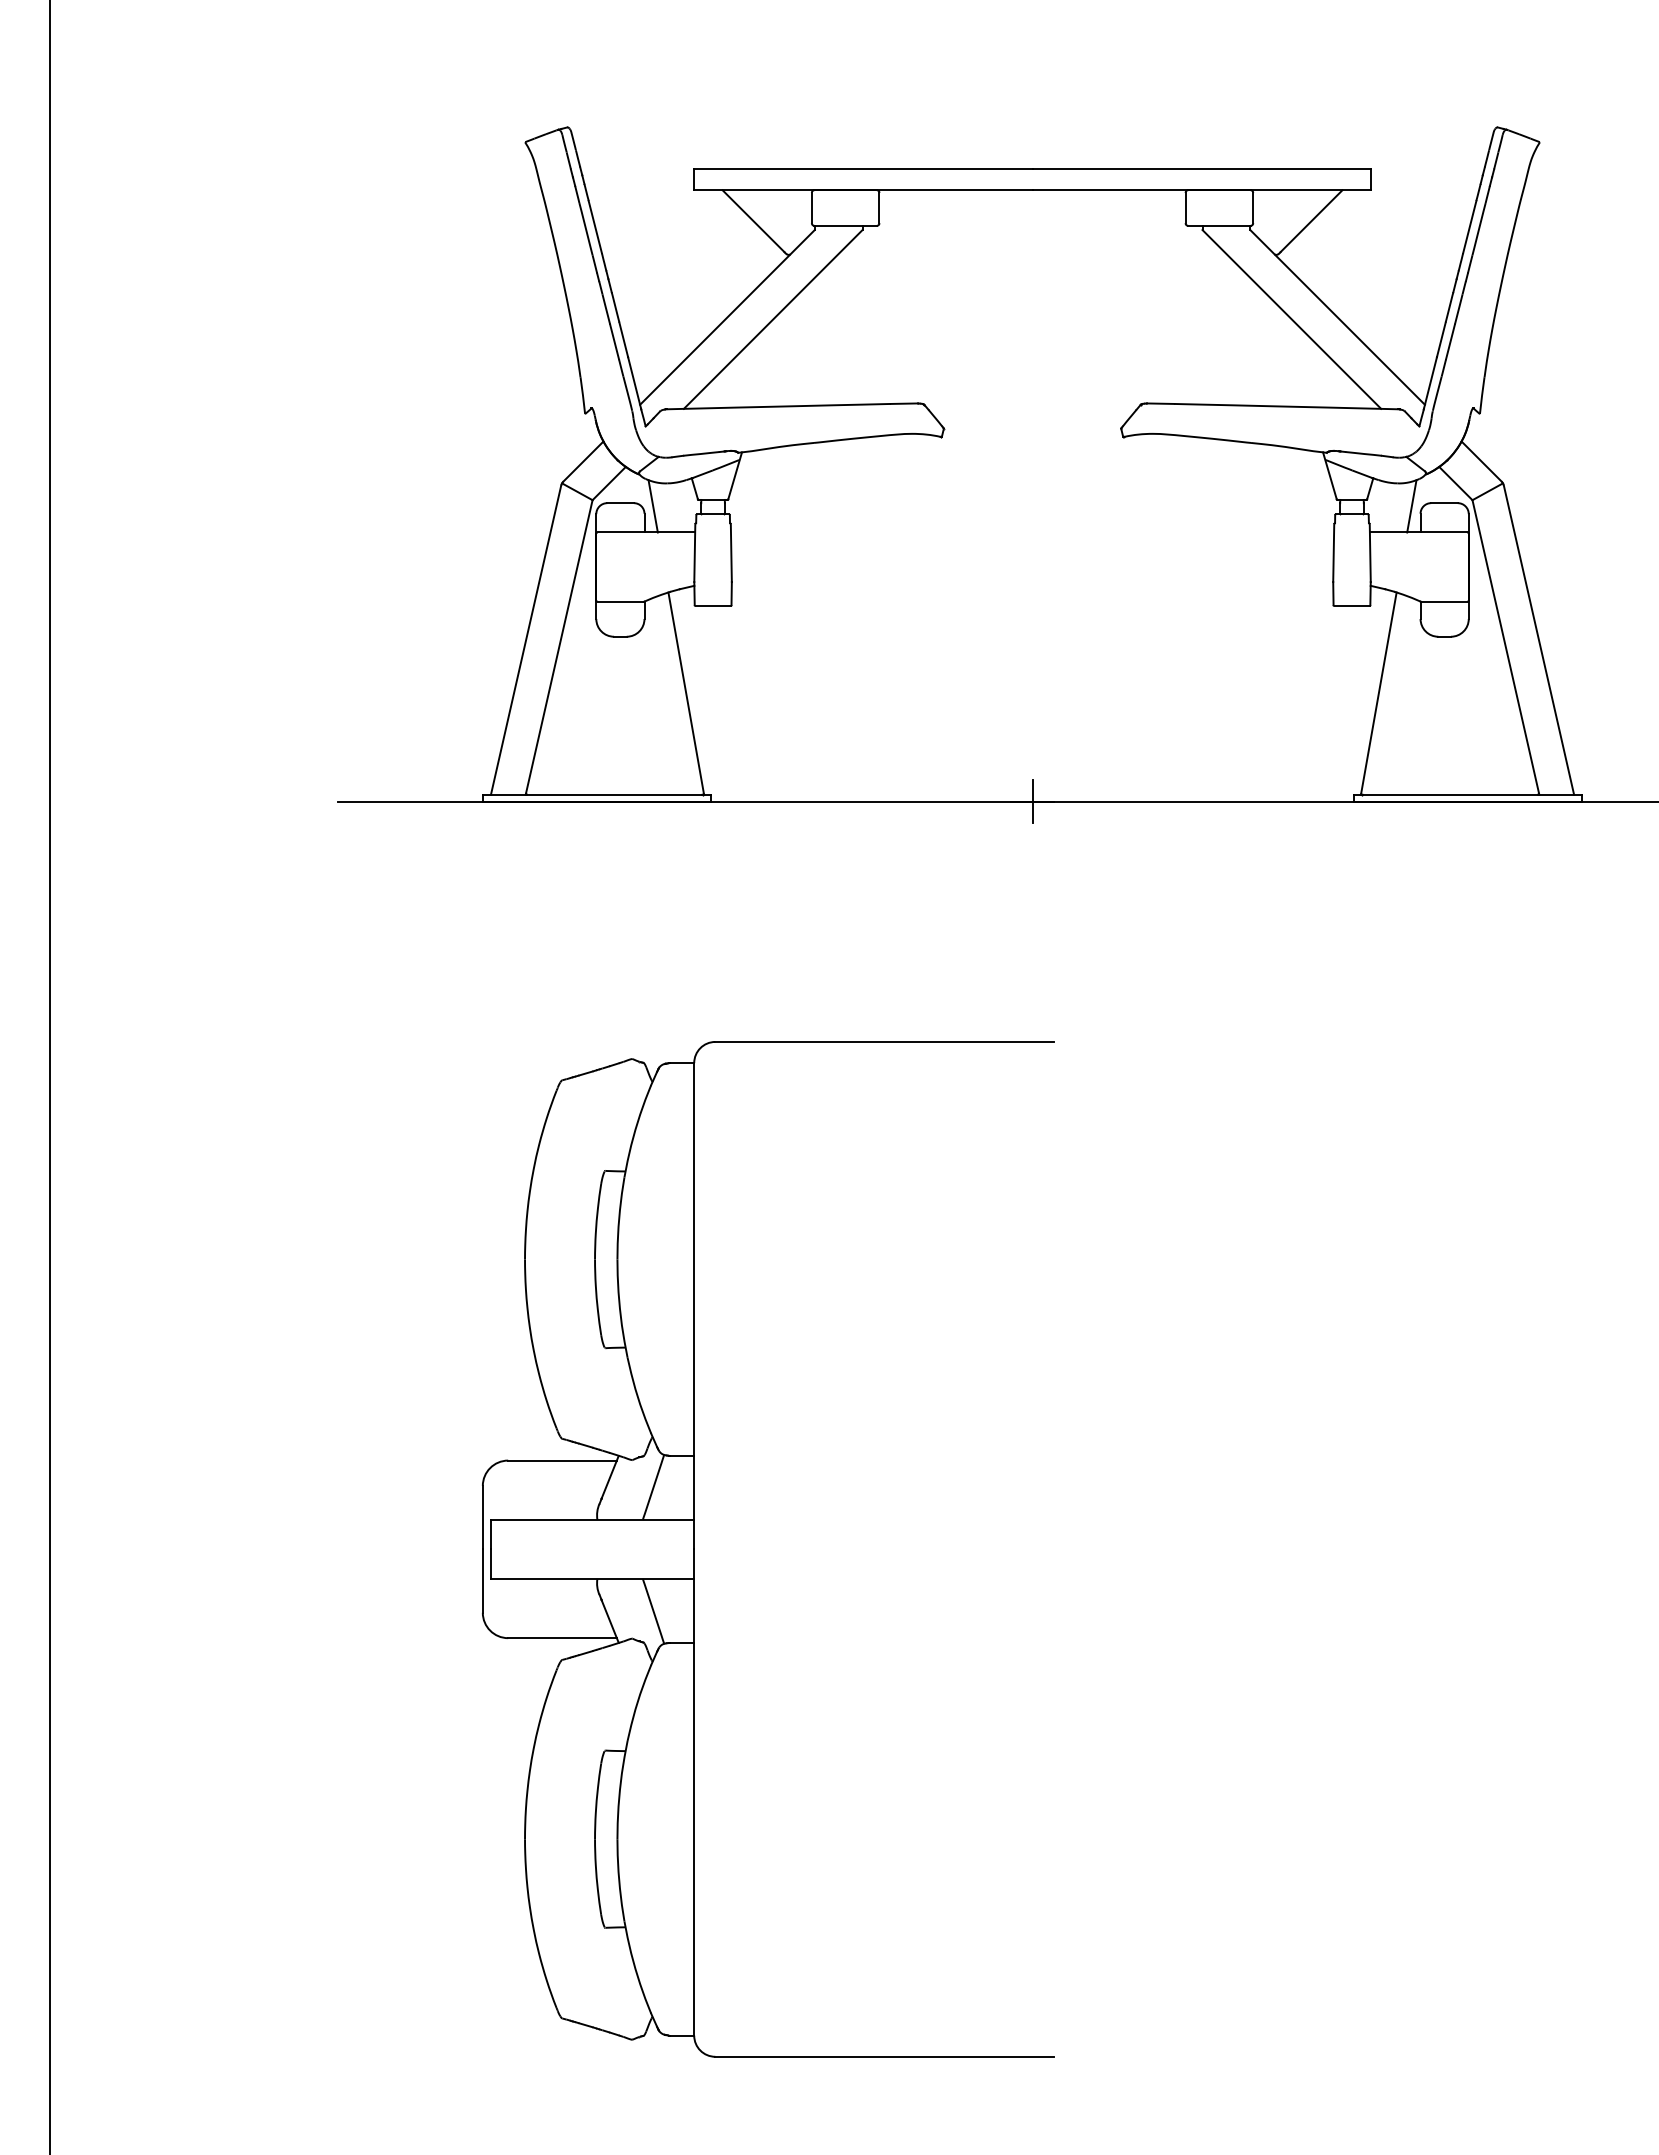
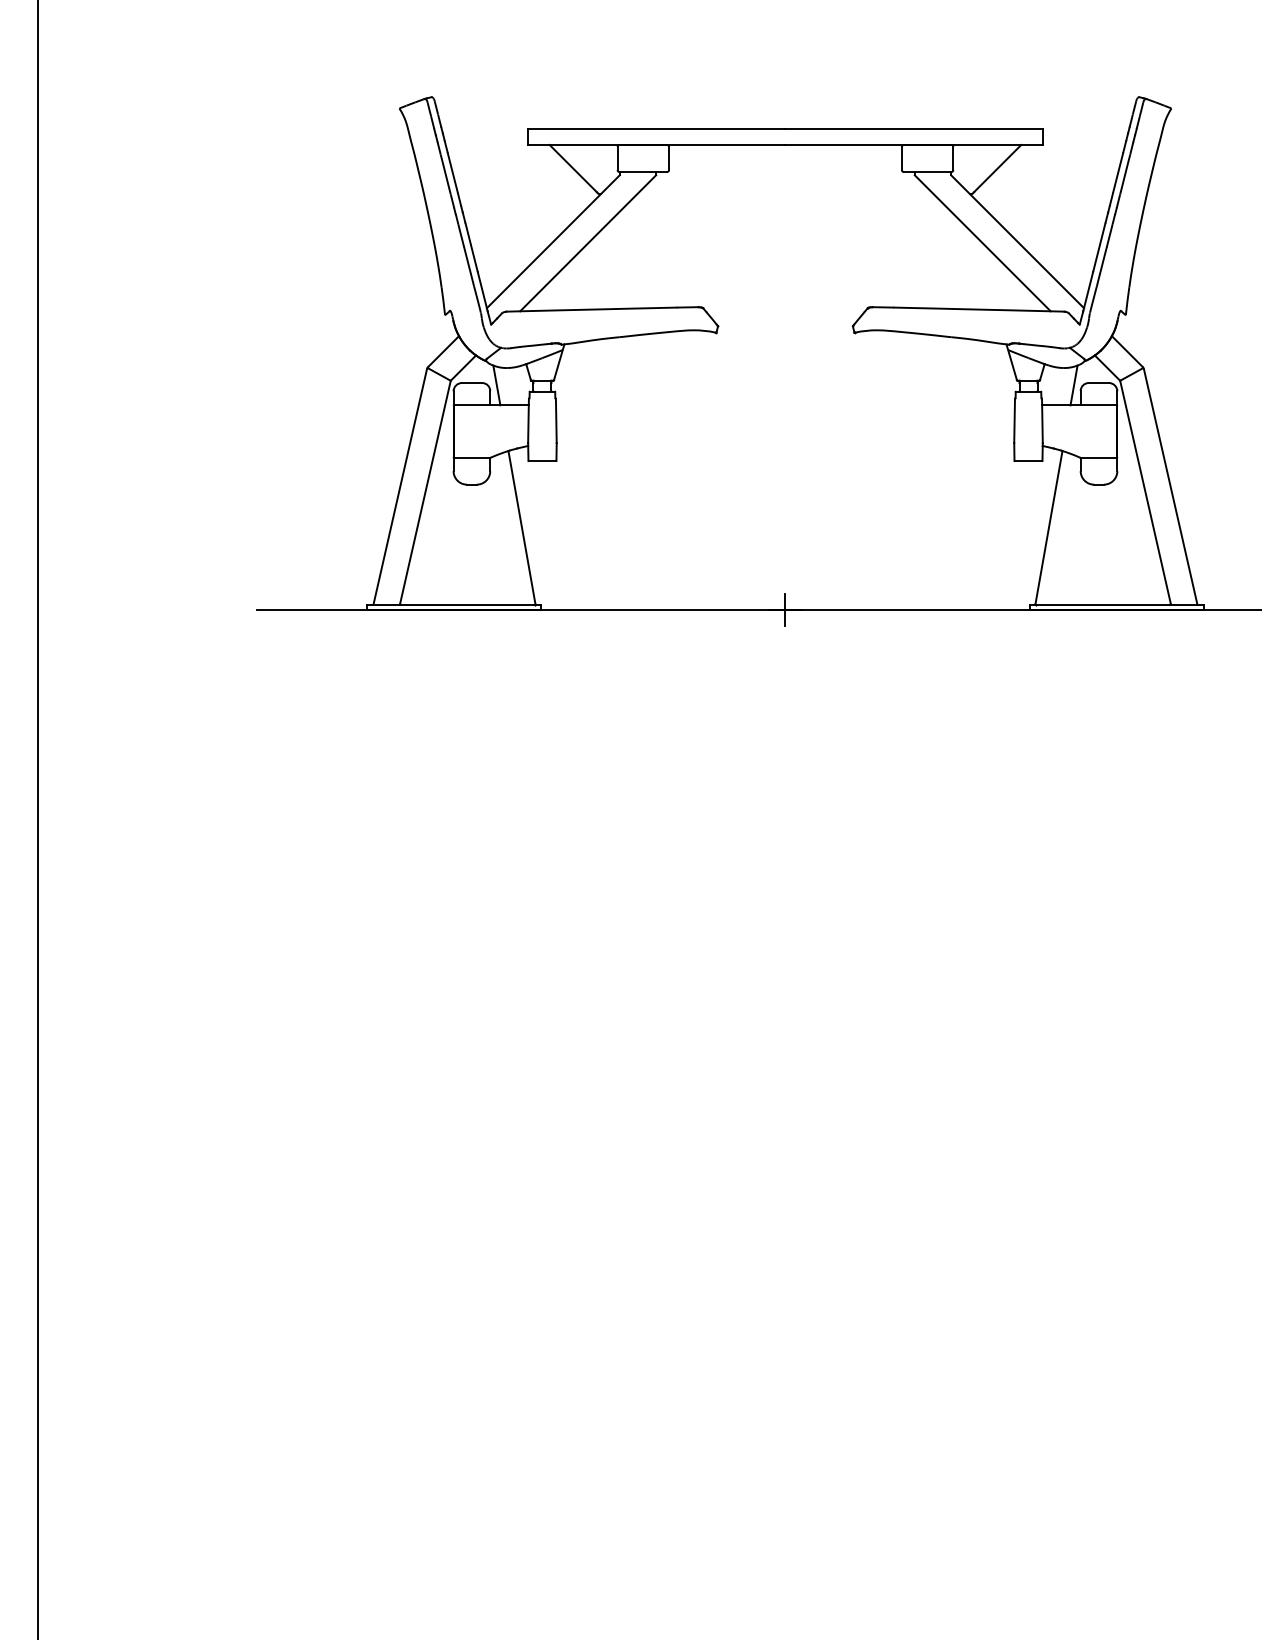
part: (694, 1549) -> (528, 1179), removed

